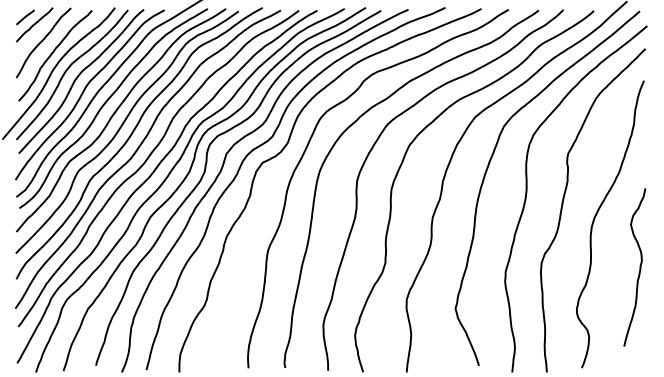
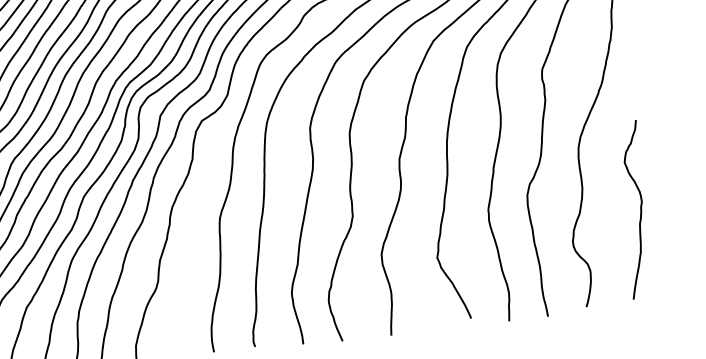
curve: (639, 267) -> (640, 209), moved

